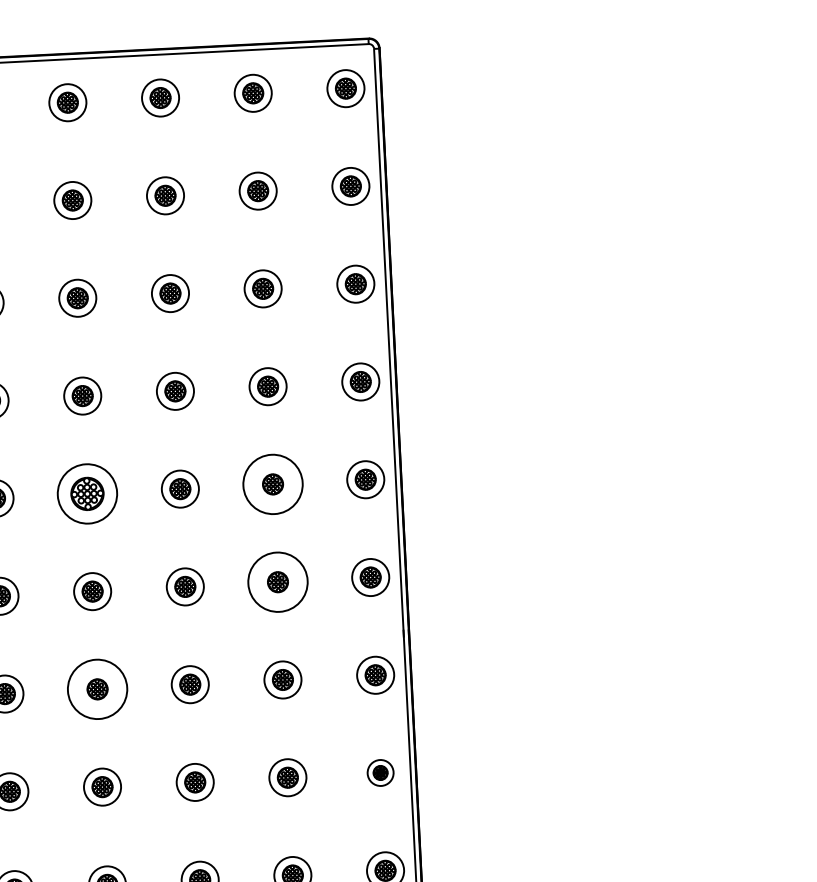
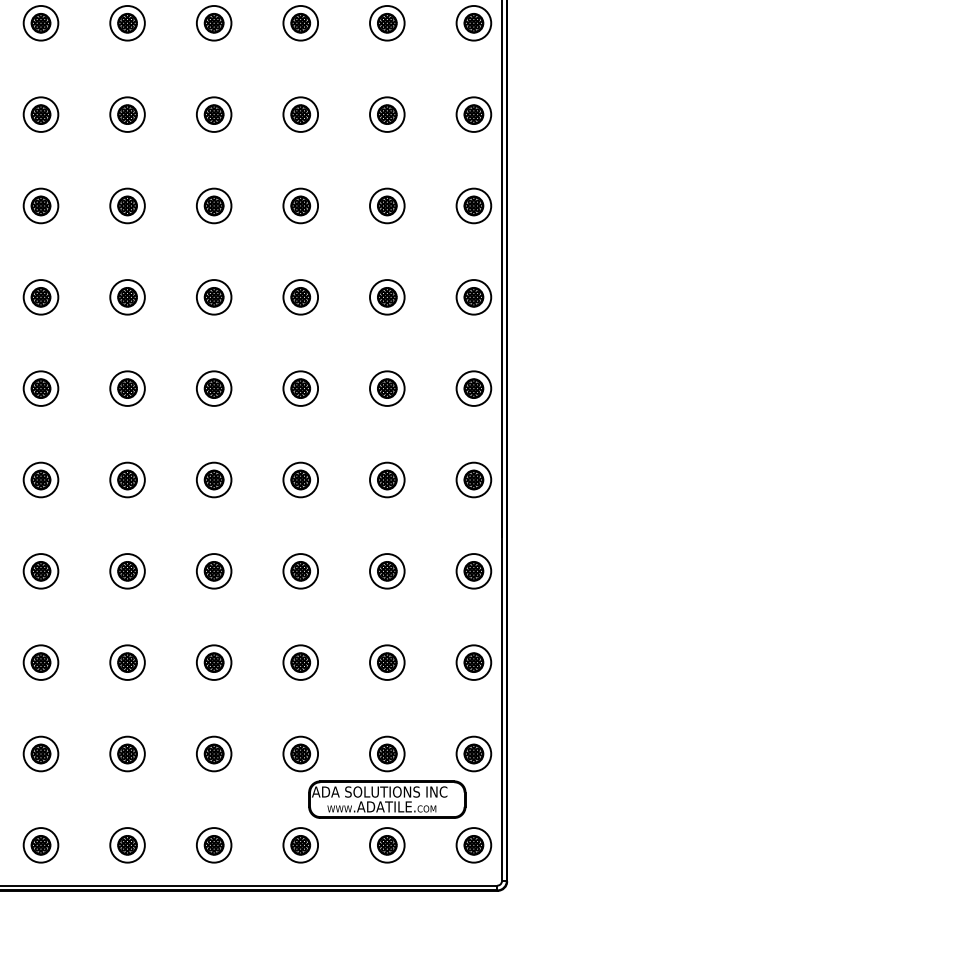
circle: (273, 484) -> (387, 388), size x0.62
part: (88, 493) -> (214, 388), size x0.62
circle: (278, 581) -> (387, 479), size x0.62
circle: (96, 689) -> (213, 571), size x0.62
part: (380, 772) -> (473, 662), size x1.43

